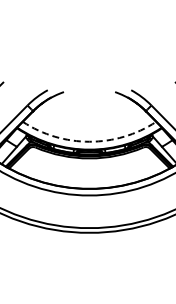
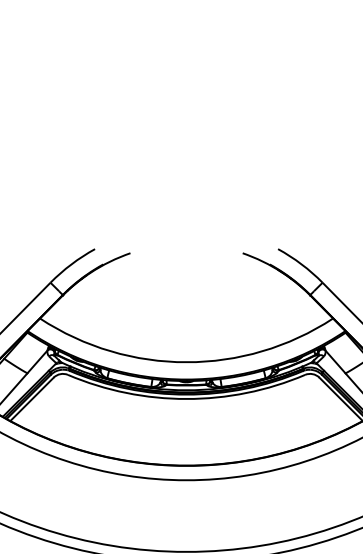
arc: (89, 141) -> (186, 361), dashed -> solid

